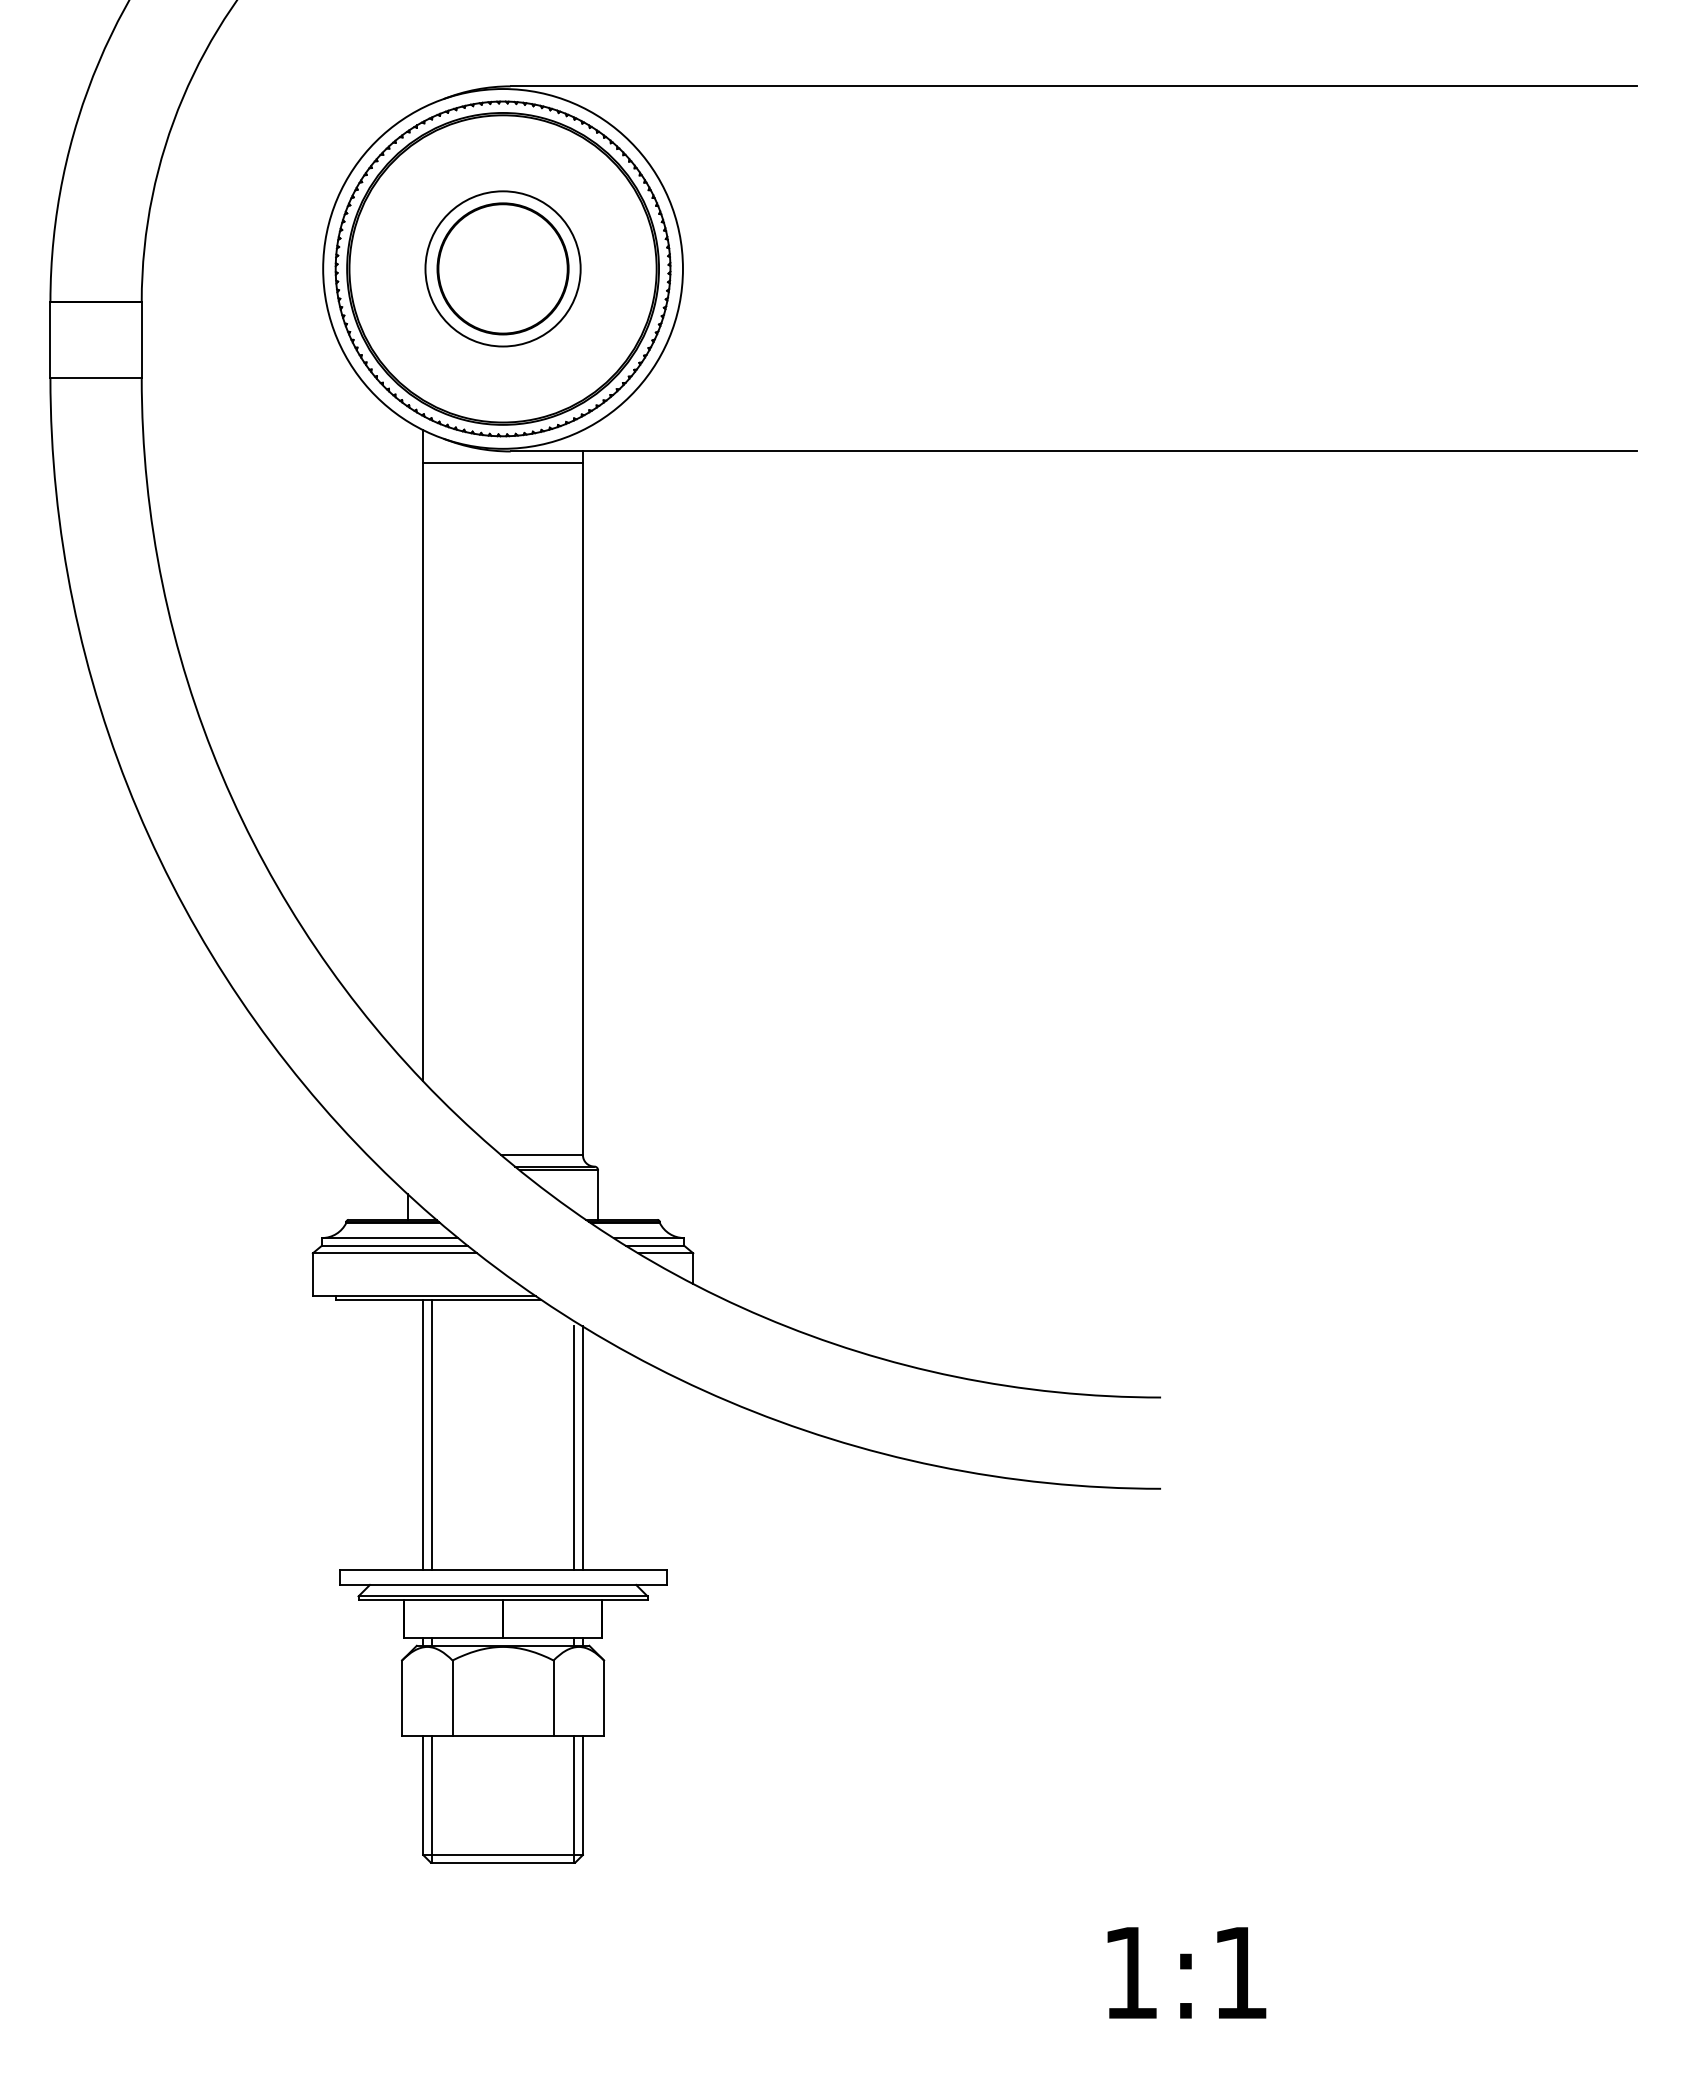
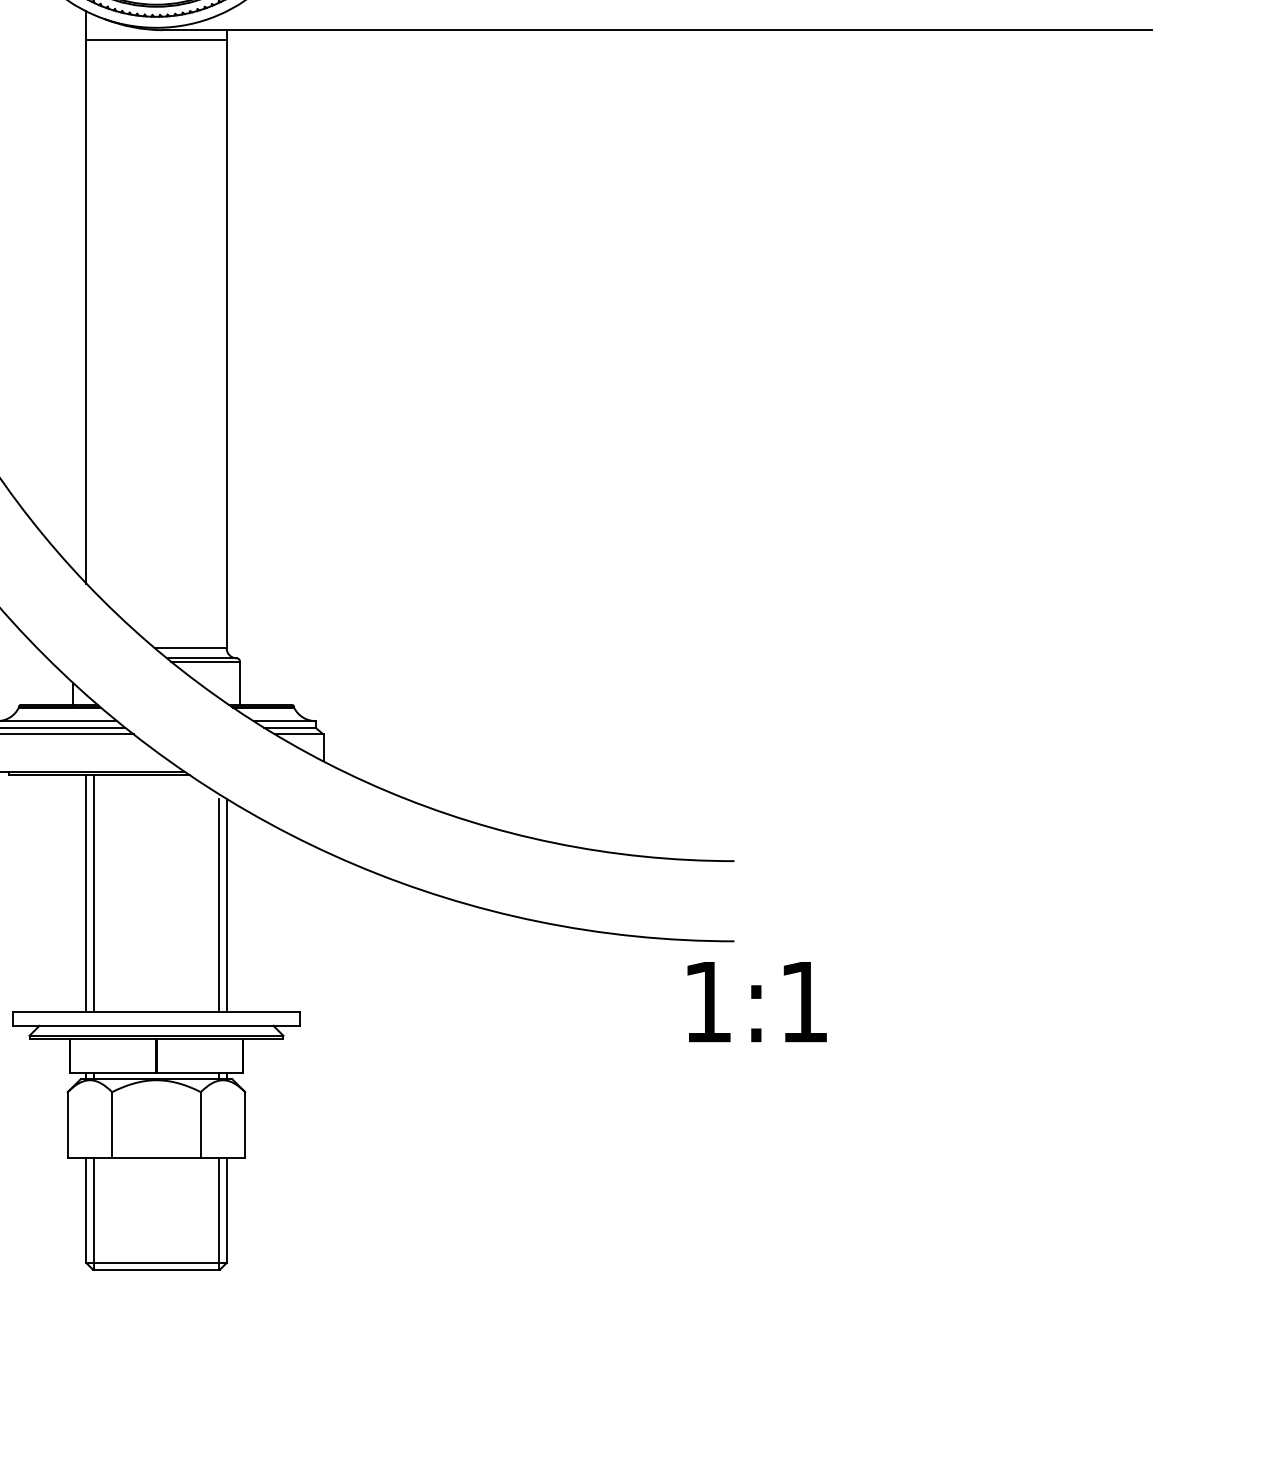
text: (1186, 1972) -> (756, 1001), moved

